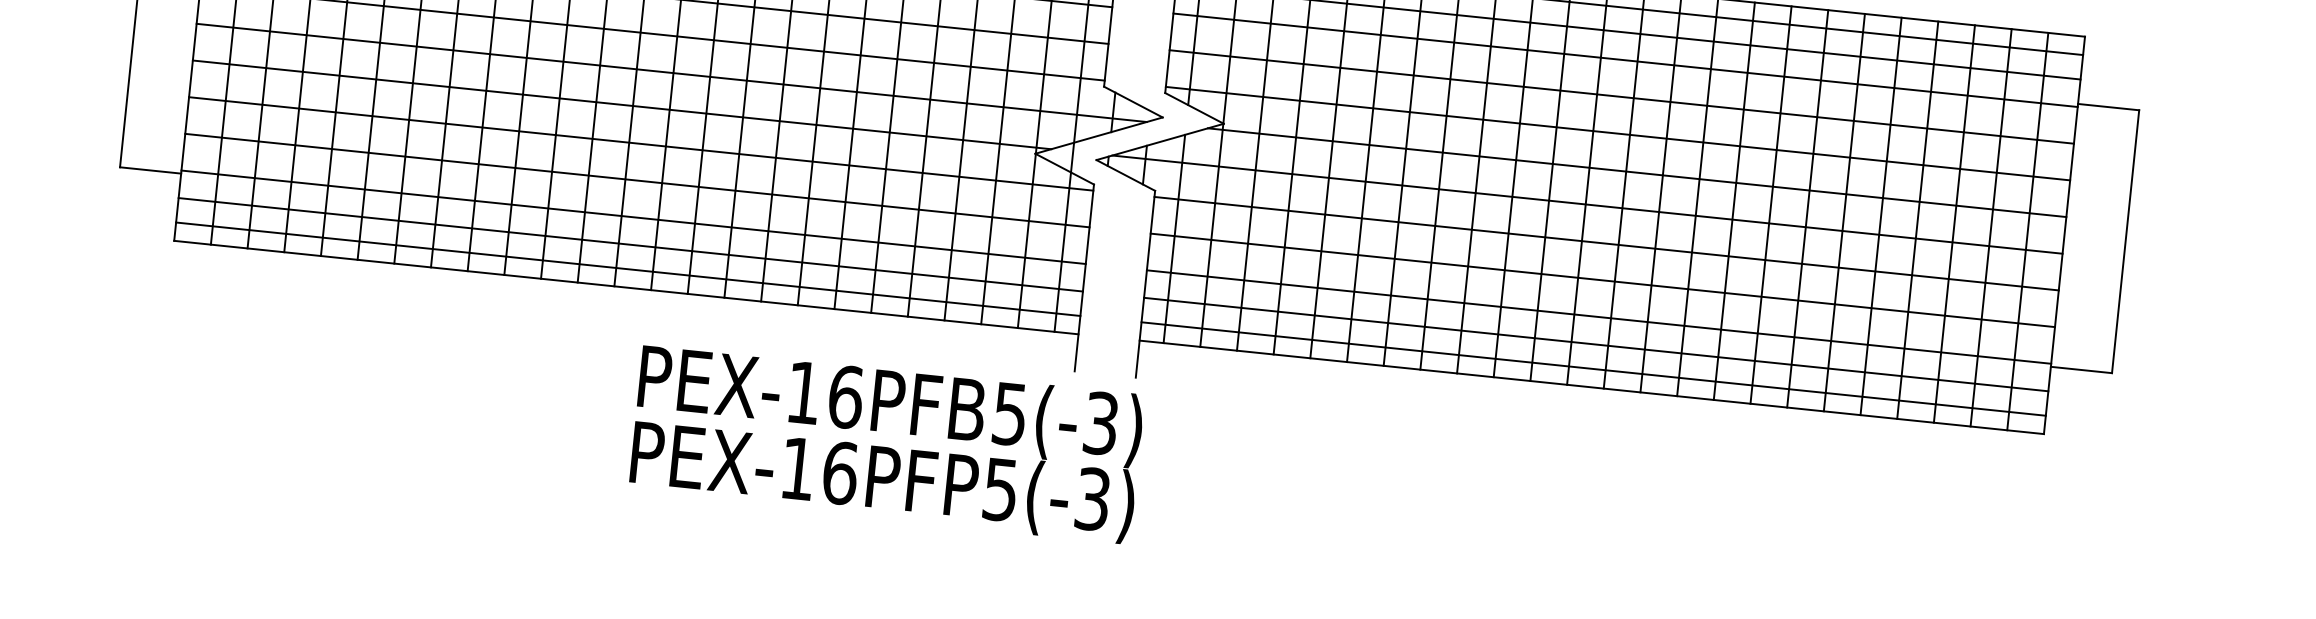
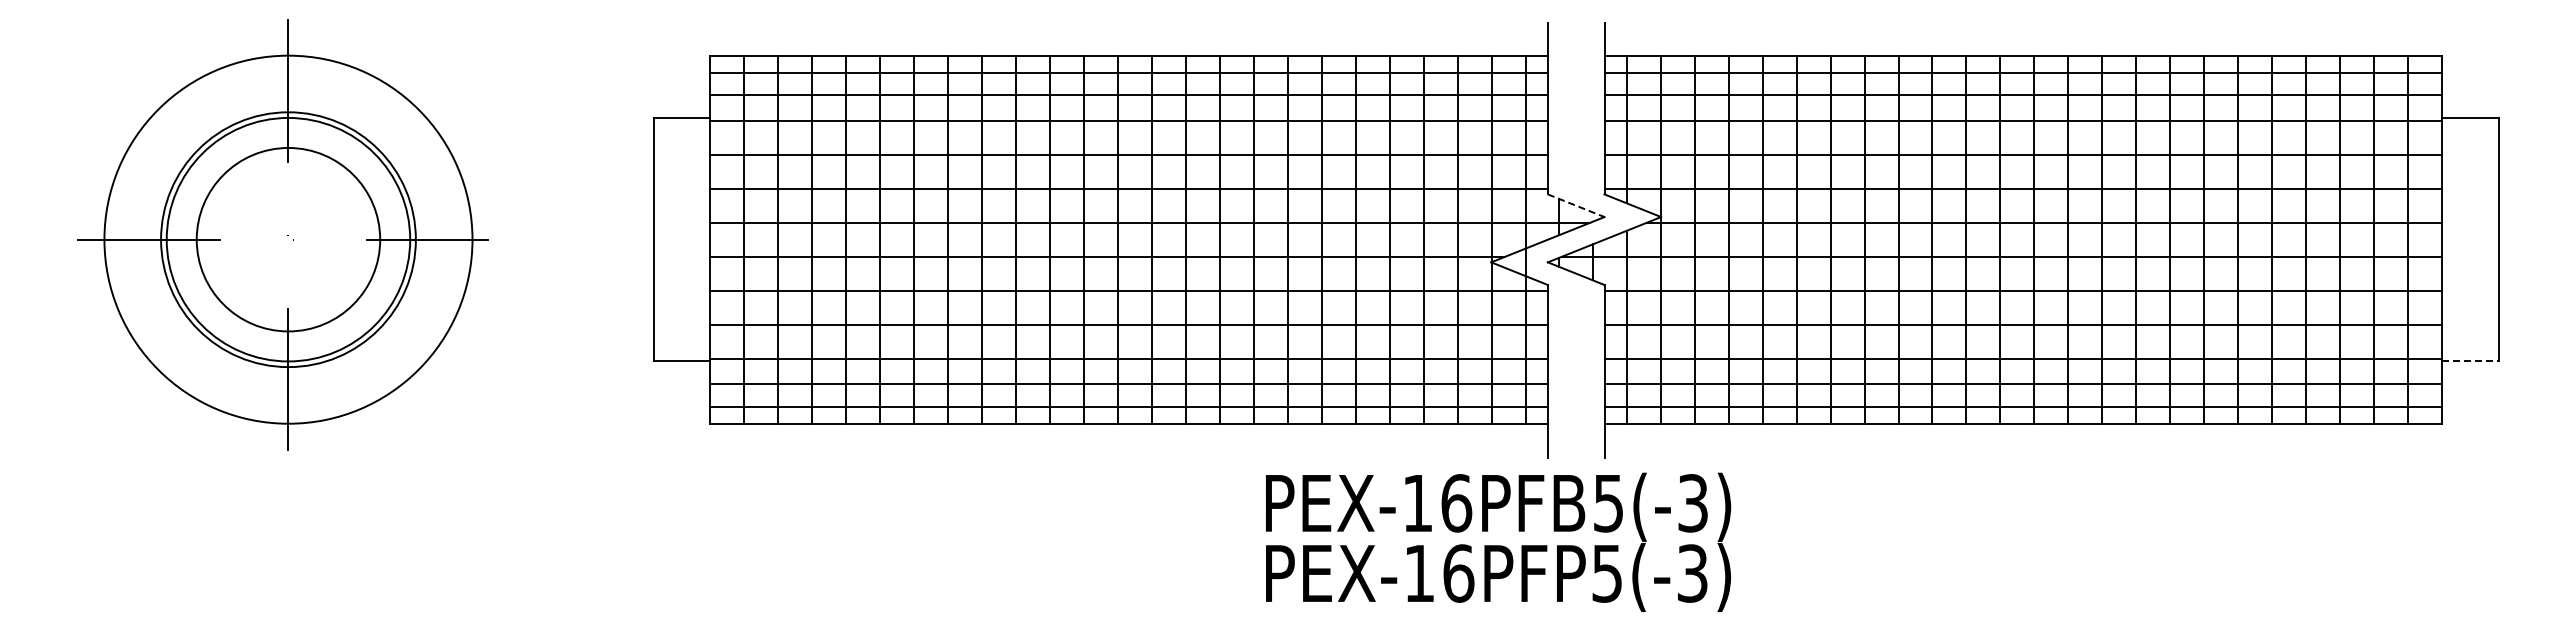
line: (1133, 101) -> (1576, 205), solid -> dashed
line: (2081, 370) -> (2470, 361), solid -> dashed
text: (886, 443) -> (1498, 541), moved

